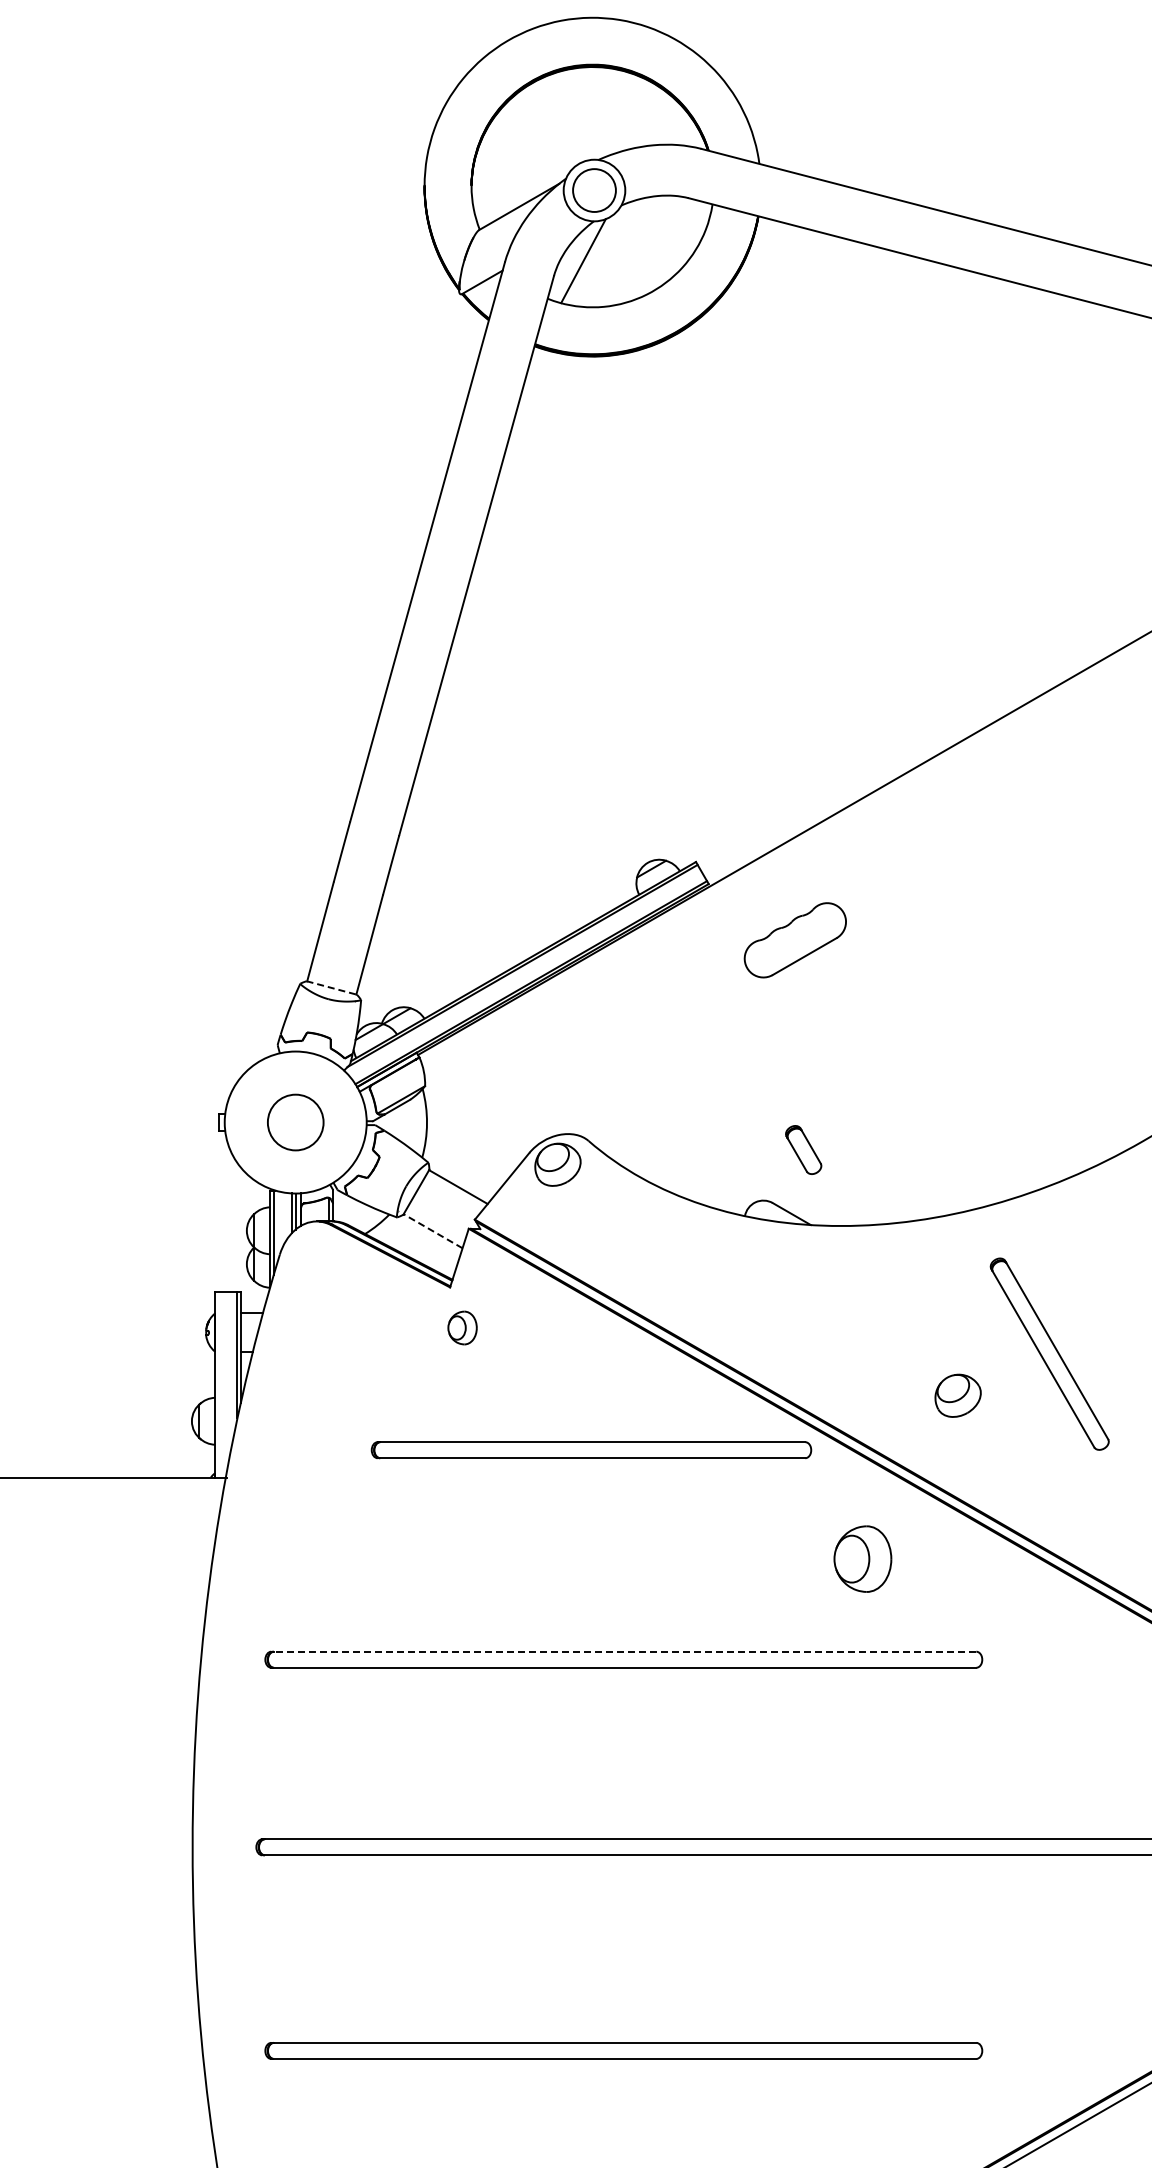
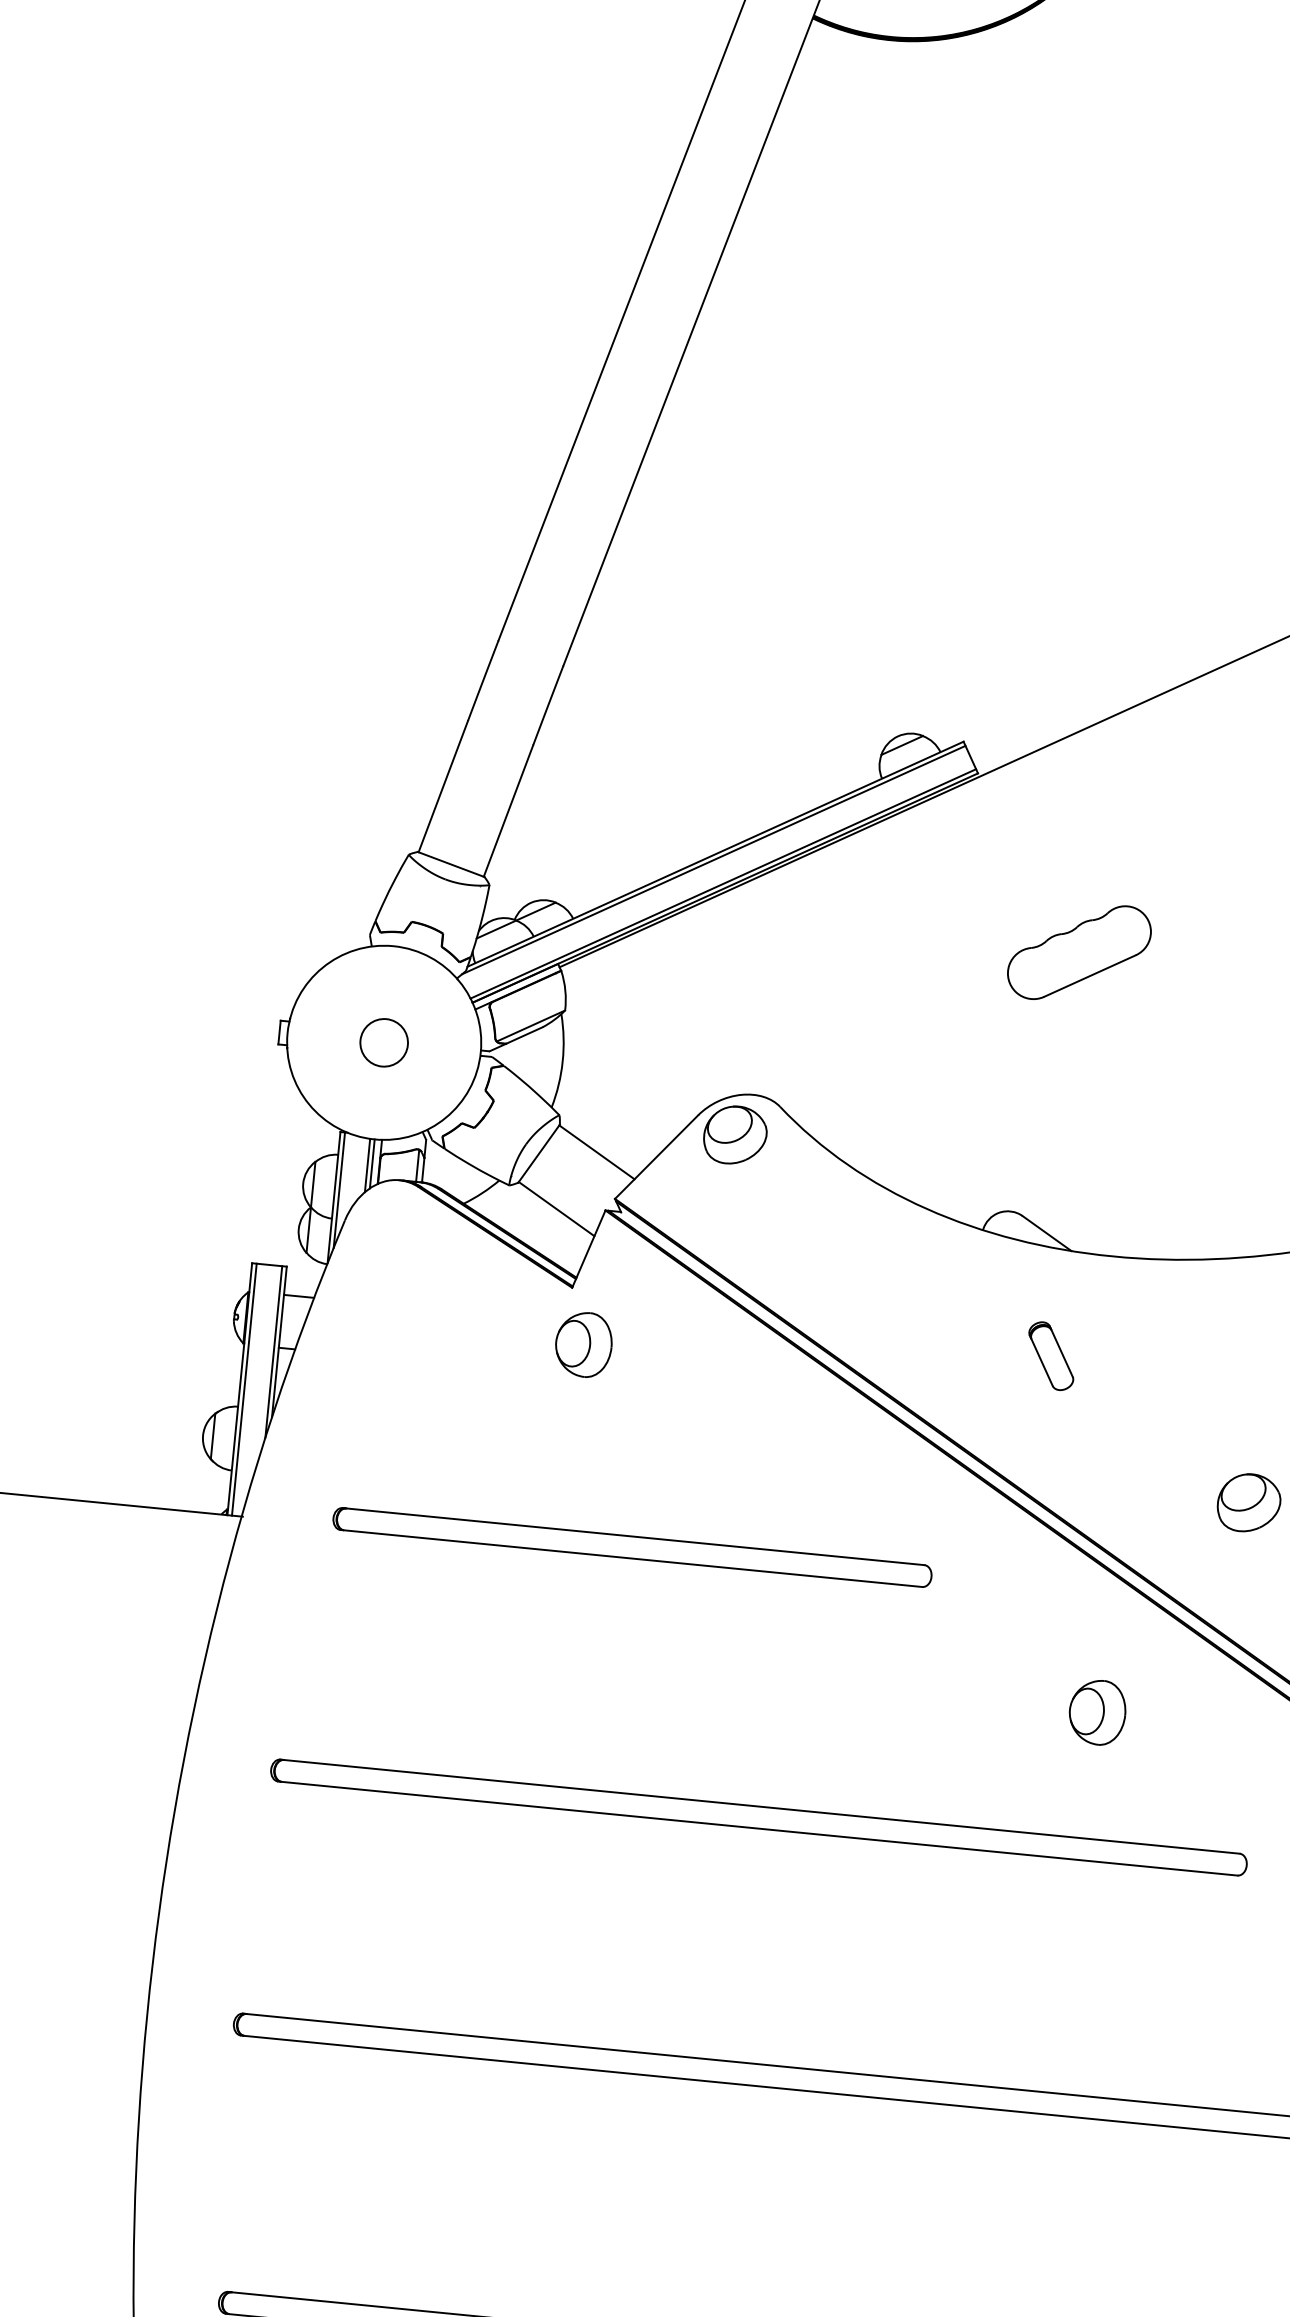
part: (794, 940) -> (1078, 952), moved
line: (332, 988) -> (452, 865), dashed -> solid
circle: (295, 1122) -> (383, 1042), size x0.62
part: (803, 1149) -> (1051, 1355), moved
line: (432, 1231) -> (555, 1209), dashed -> solid
part: (462, 1327) -> (583, 1343), size x1.43
line: (218, 1384) -> (244, 1388), added
part: (591, 1450) -> (632, 1547), moved
part: (862, 1558) -> (1097, 1711), size x0.71
line: (623, 1651) -> (759, 1806), dashed -> solid

